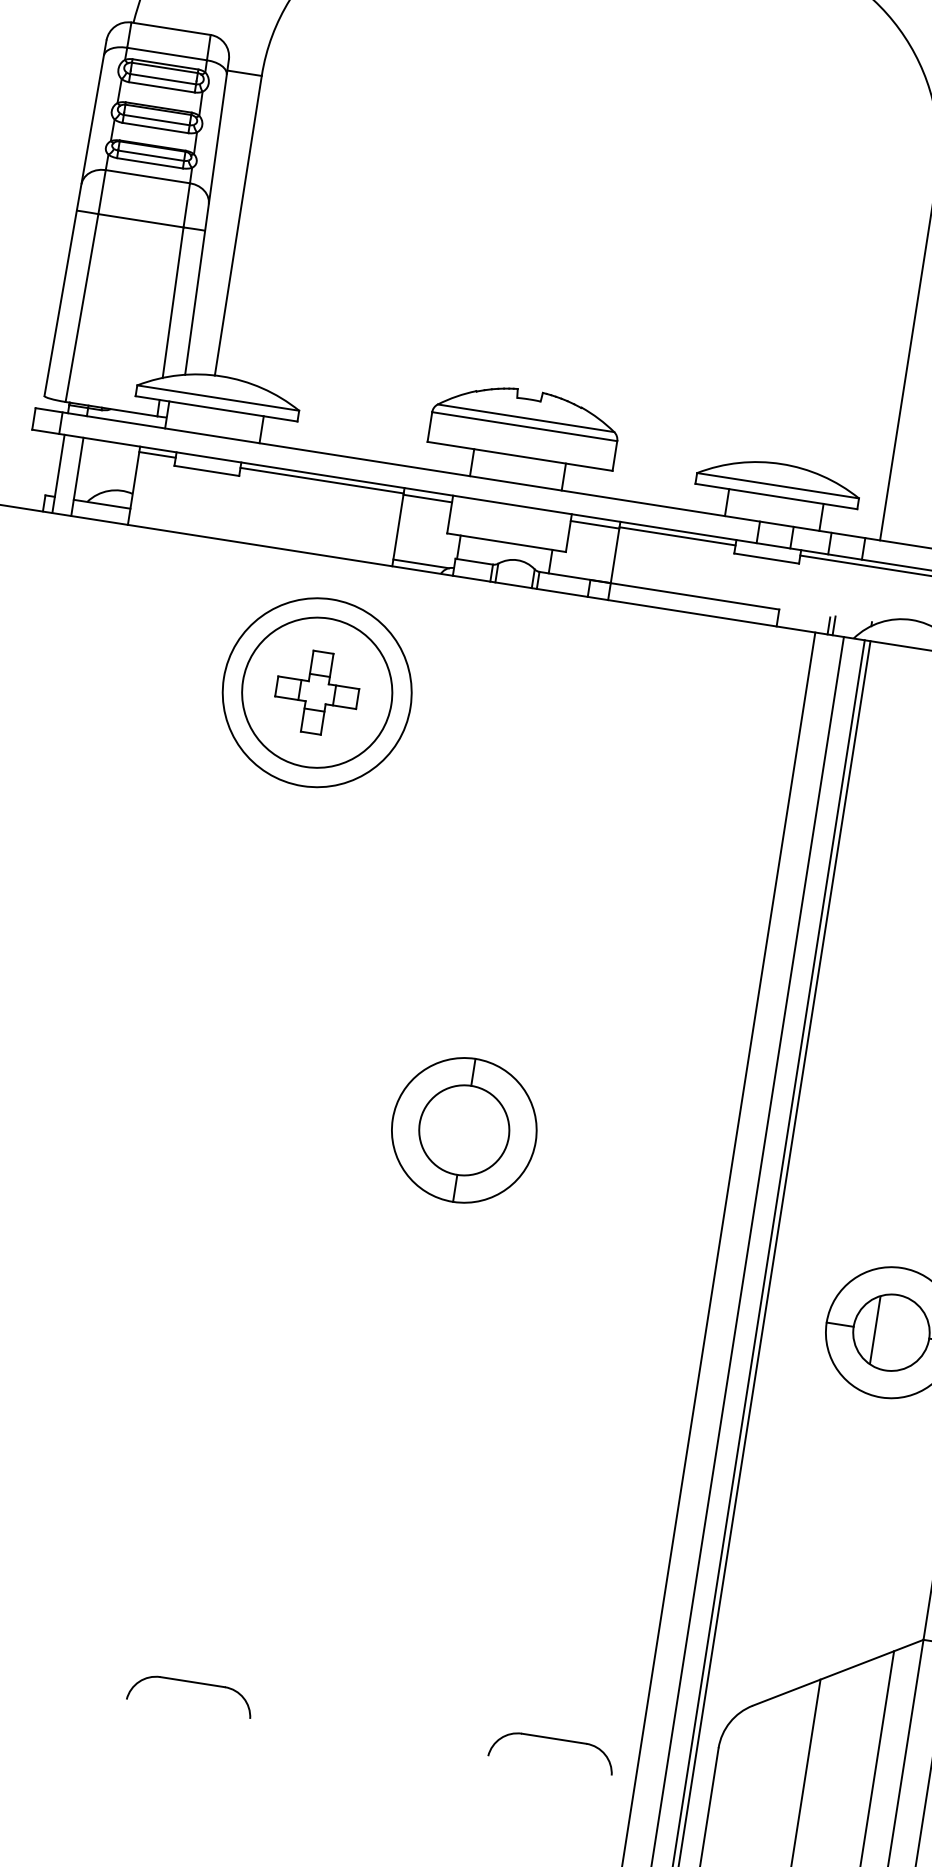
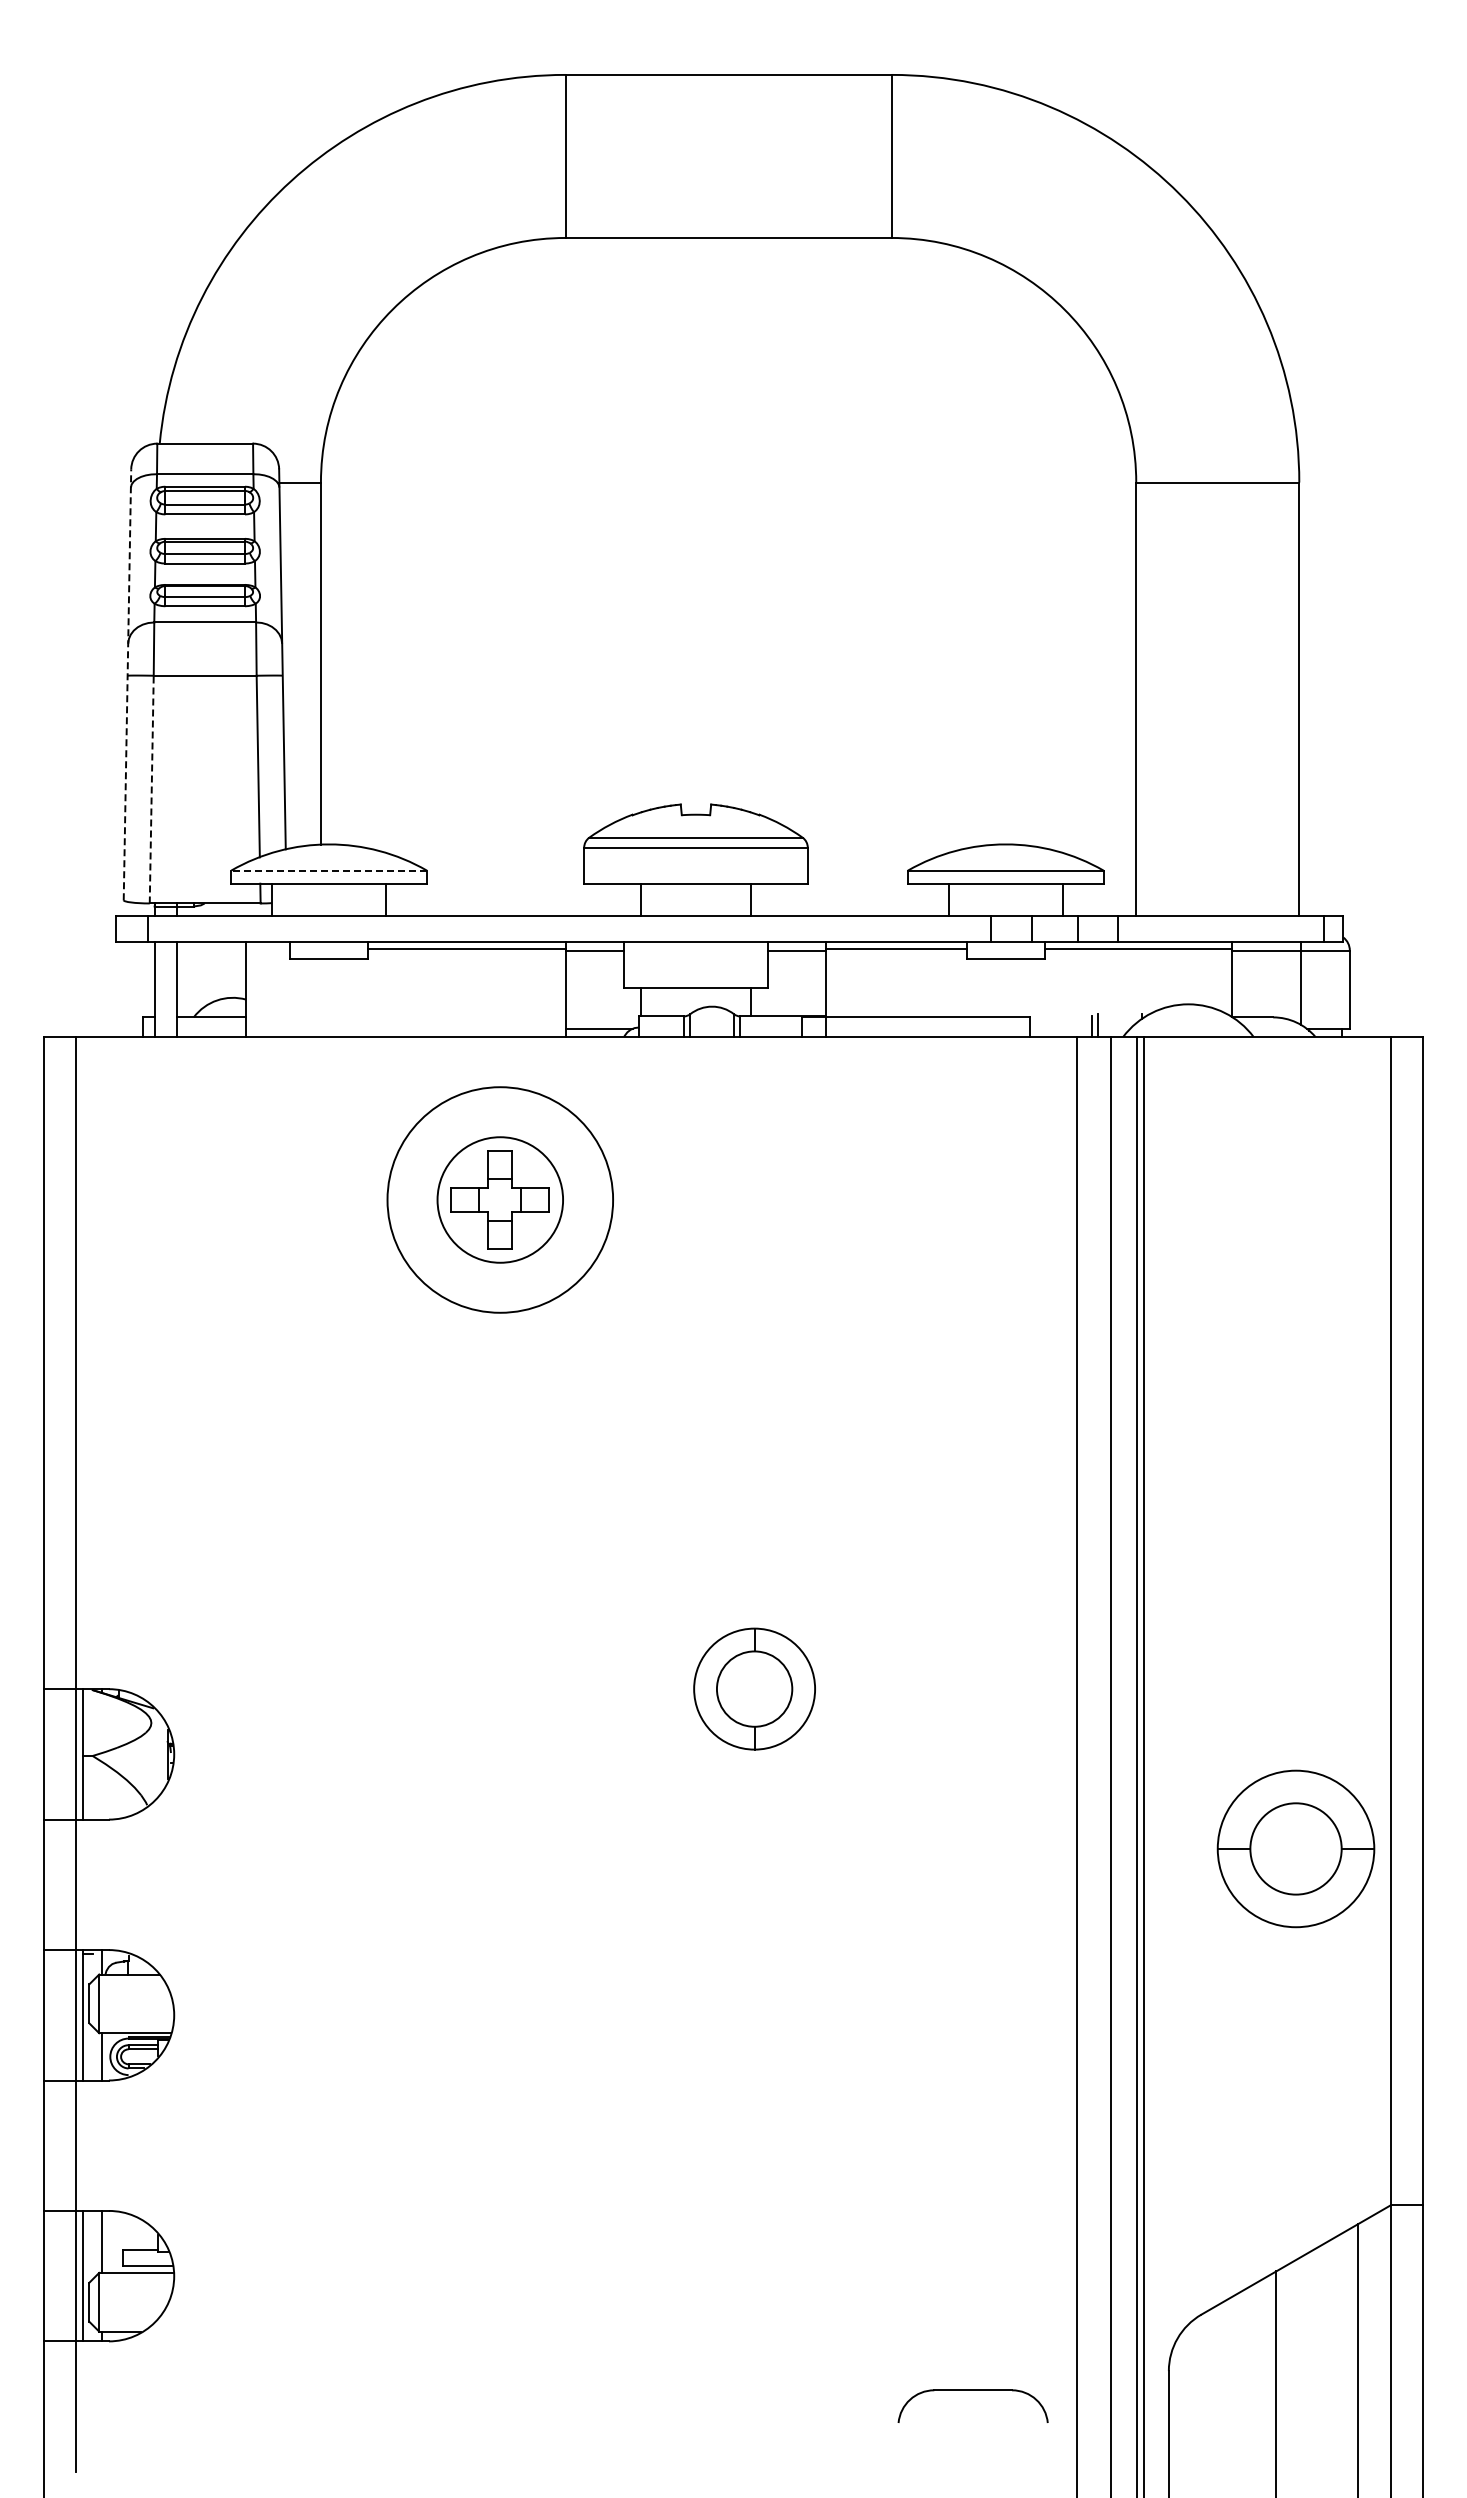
line: (75, 217) -> (127, 684), solid -> dashed
line: (81, 307) -> (151, 789), solid -> dashed
line: (218, 398) -> (329, 870), solid -> dashed
line: (157, 454) -> (267, 948), removed
circle: (317, 692) -> (500, 1199), size x0.7
part: (464, 1129) -> (754, 1688), size x0.7
line: (875, 1329) -> (1276, 1848), removed
part: (192, 1682) -> (535, 2390), removed

